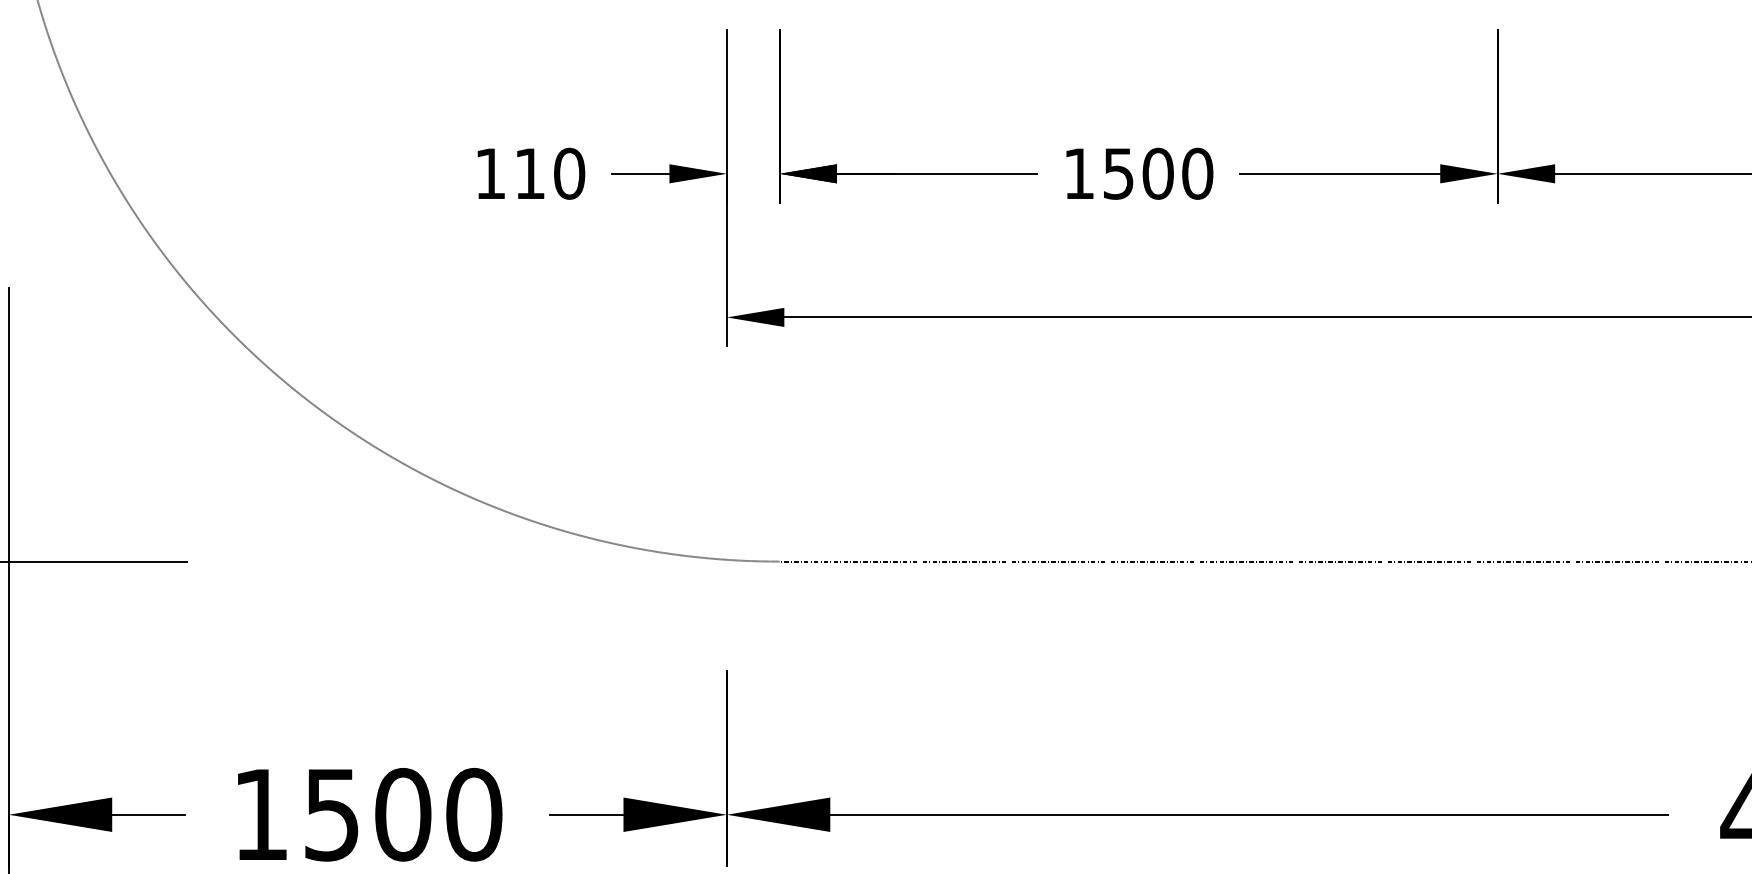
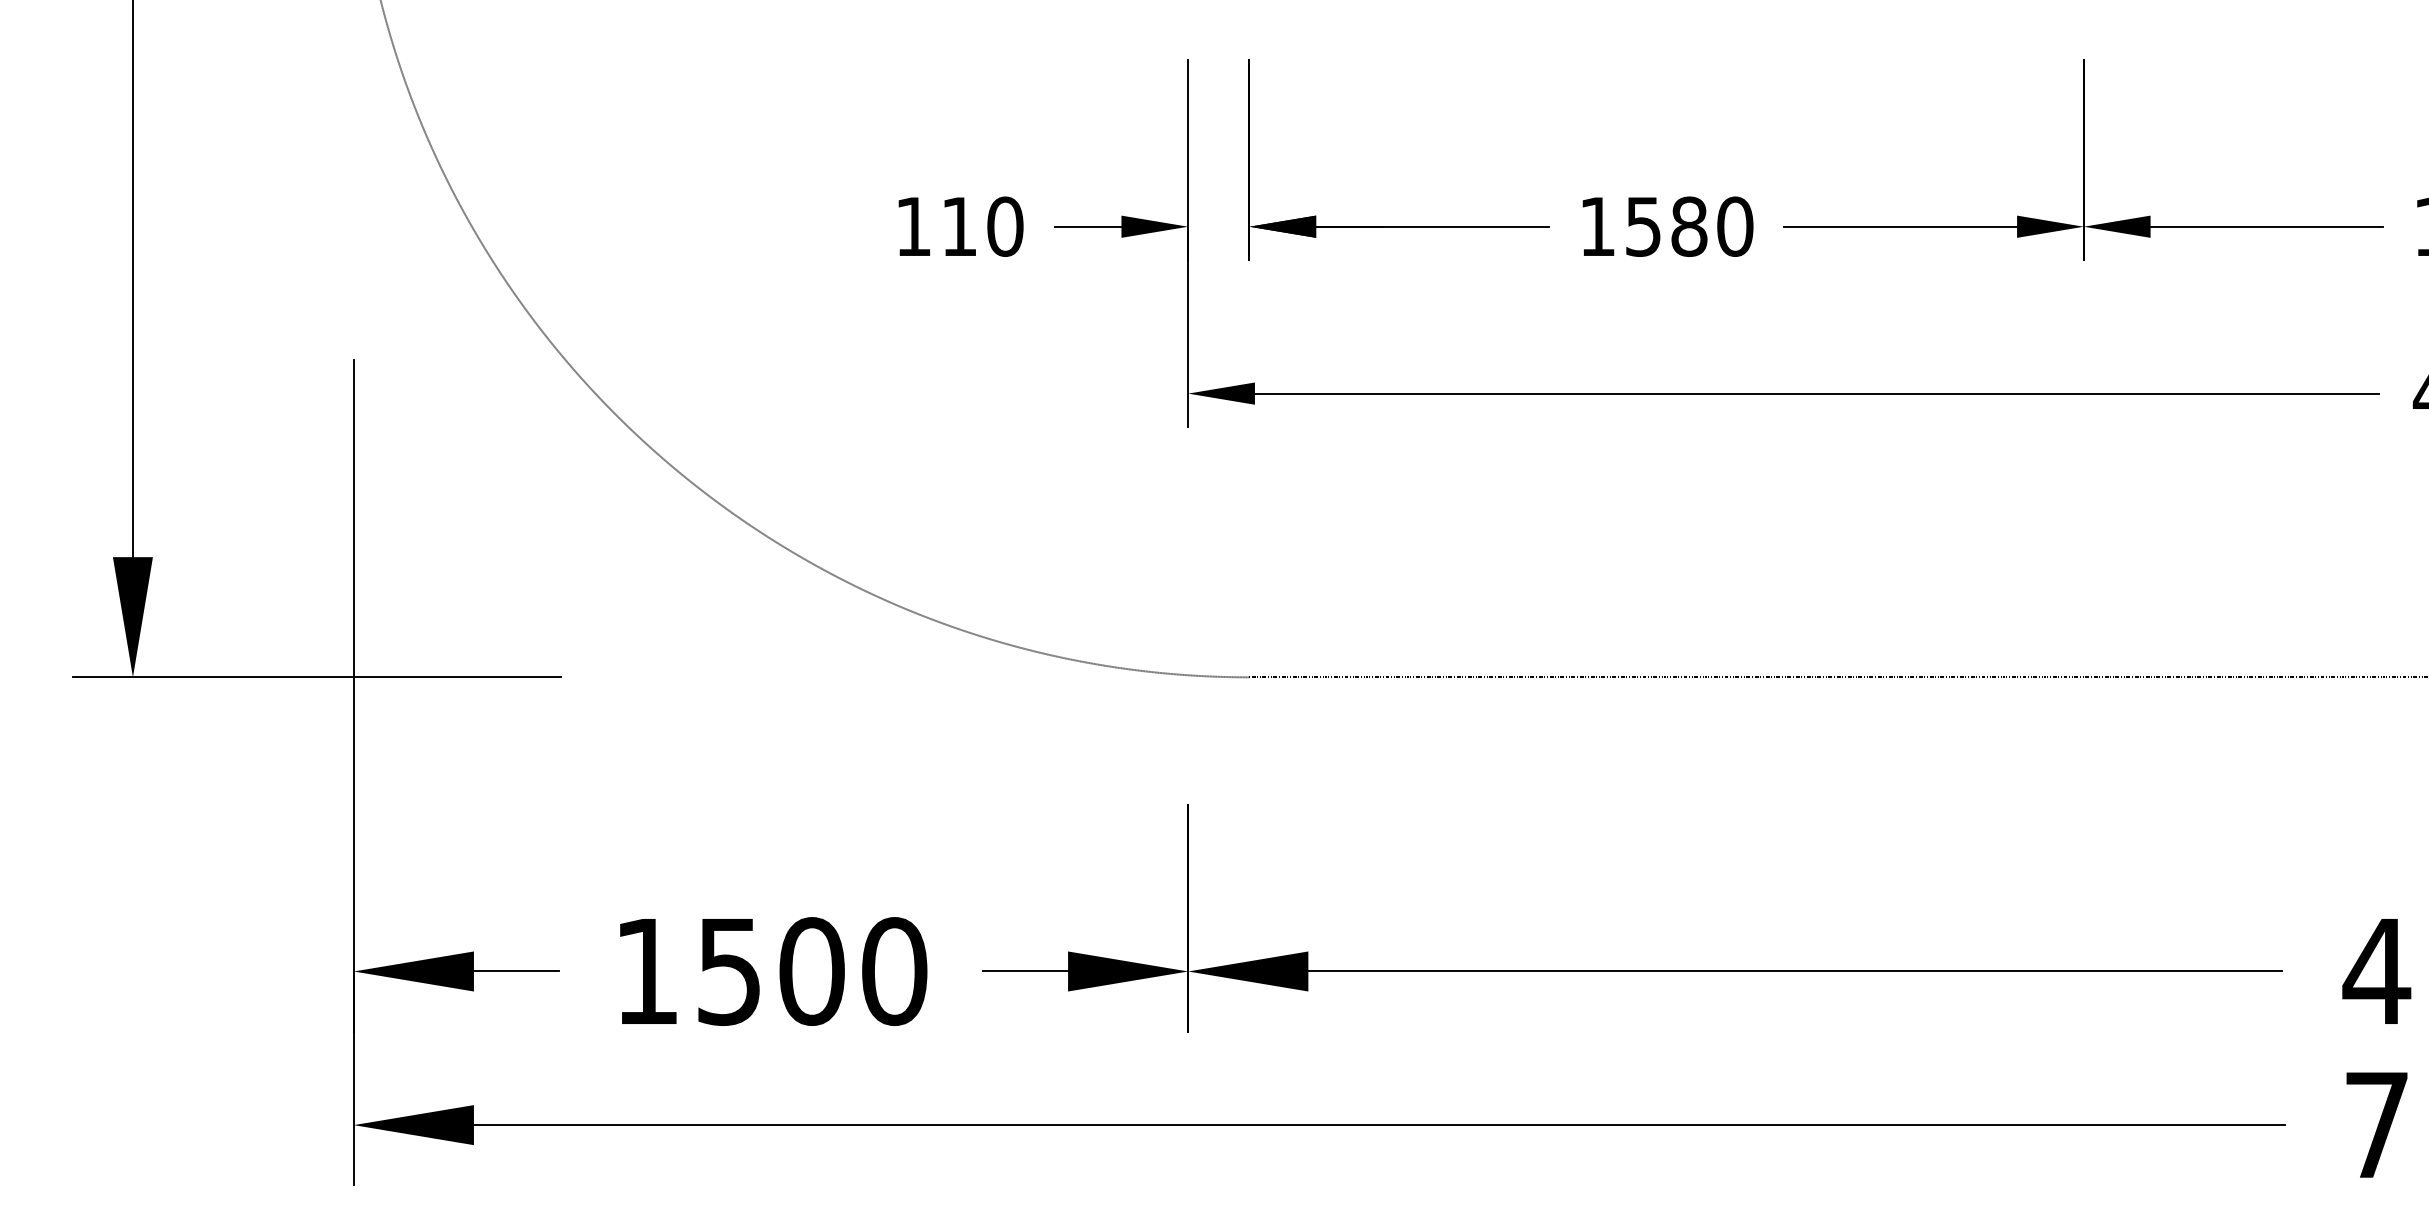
text: (1158, 173) -> (1689, 226), 1500 -> 1580

